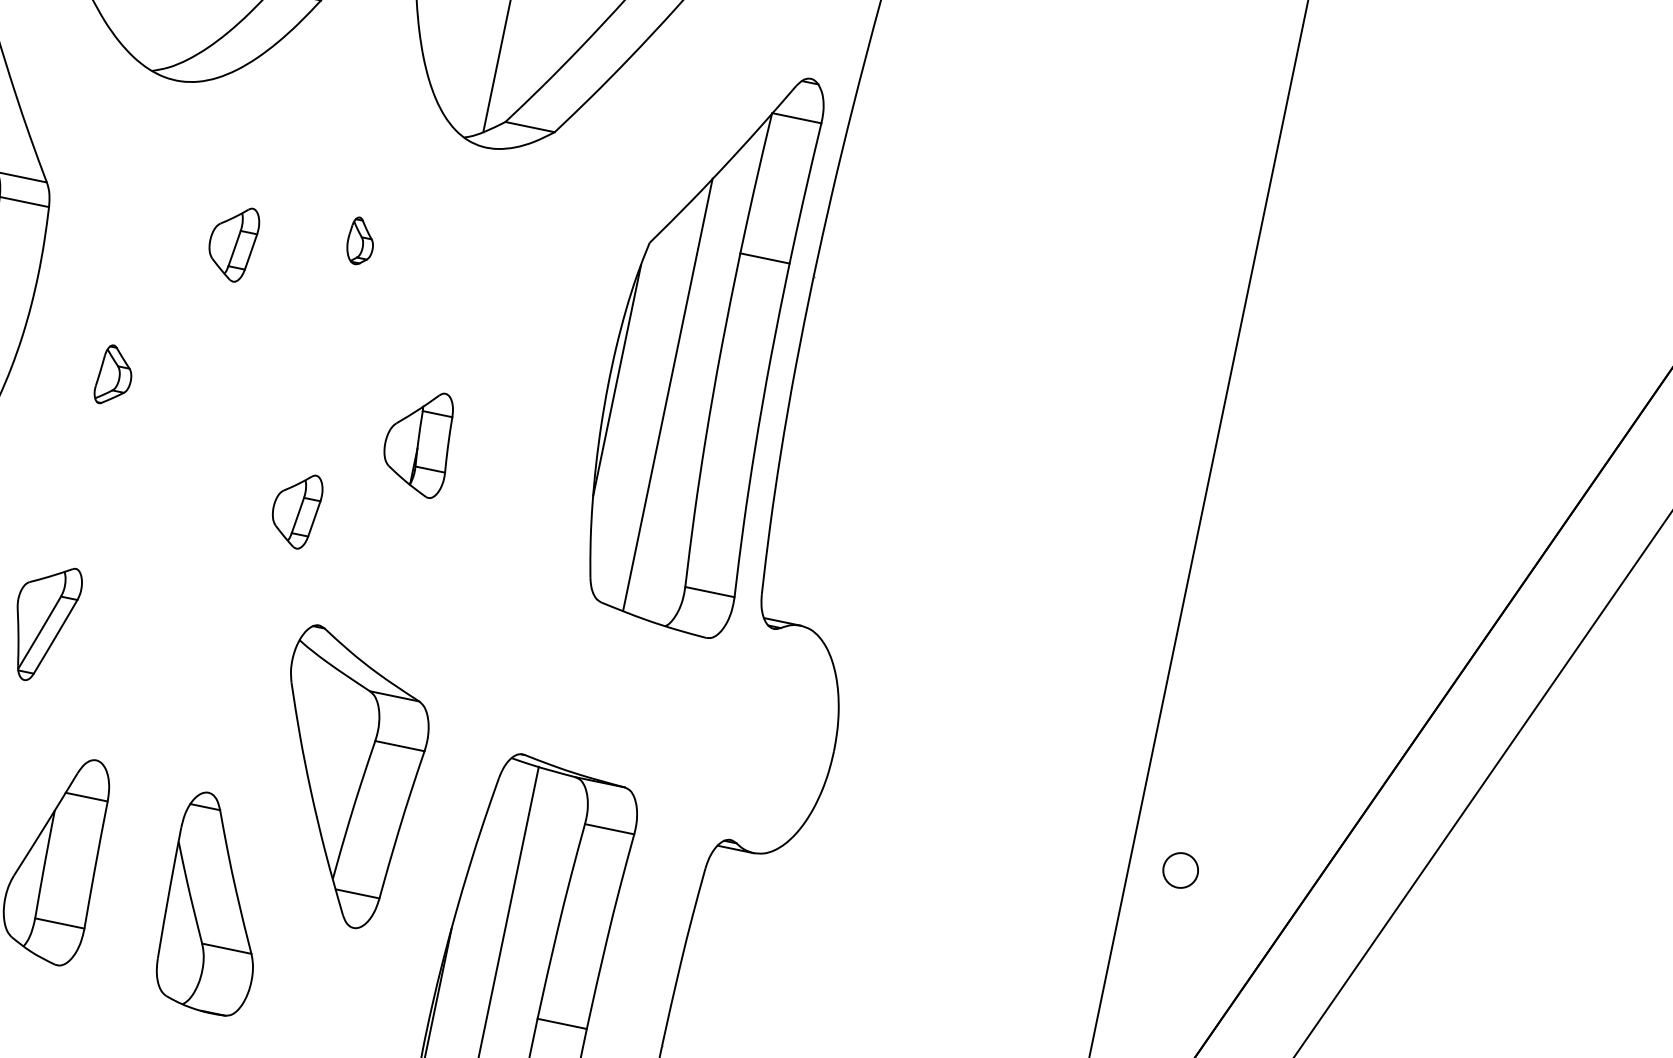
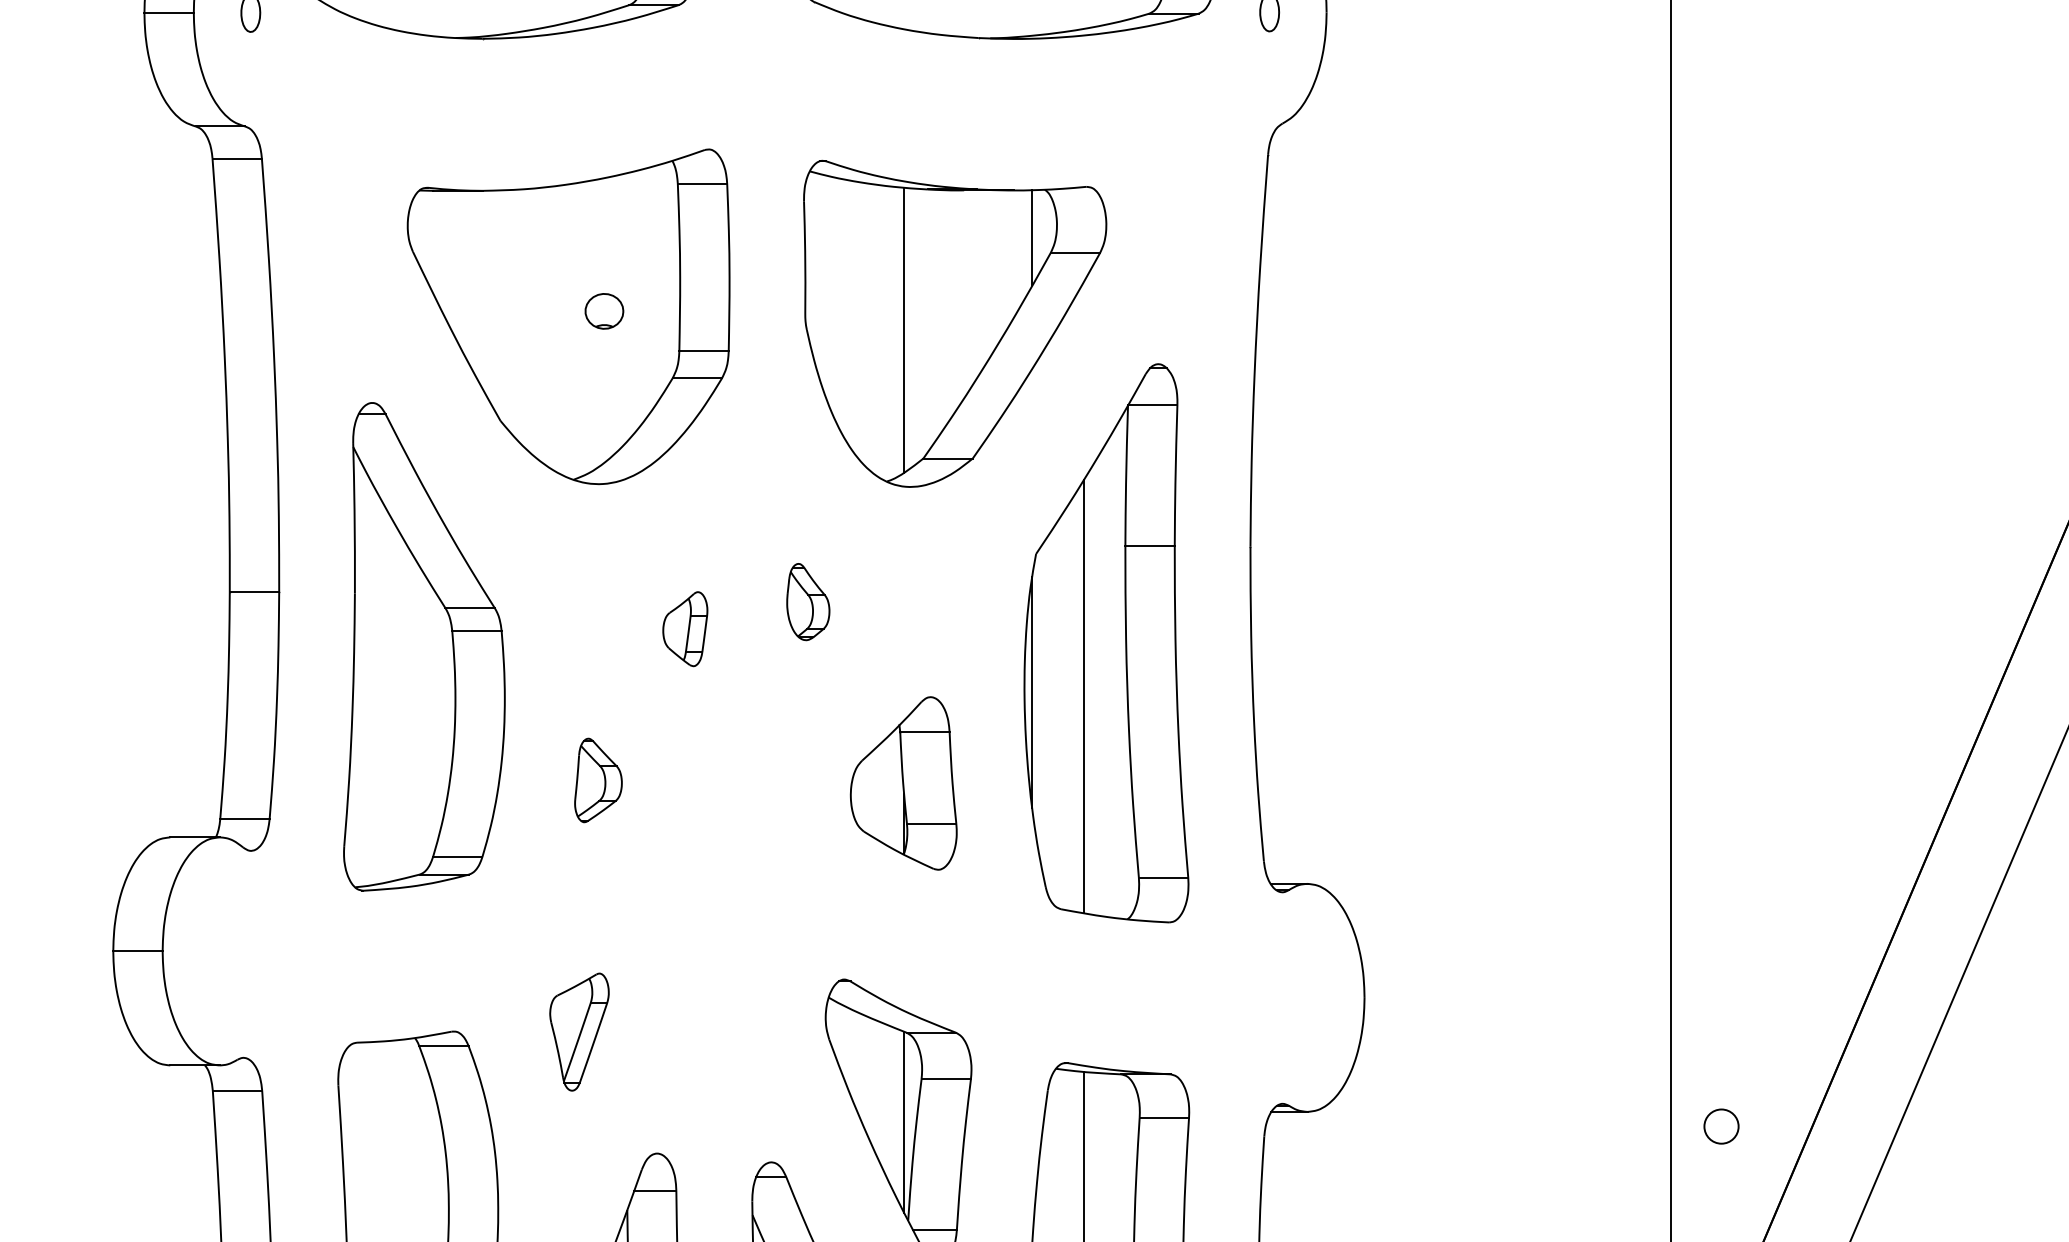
part: (361, 241) -> (808, 602), size x1.67
part: (701, 346) -> (1106, 643), moved
part: (114, 376) -> (598, 780), size x1.43
part: (418, 442) -> (903, 783), size x1.67
part: (296, 510) -> (799, 873), removed
line: (349, 779) -> (904, 1121), added
circle: (1180, 870) -> (1721, 1126), moved

